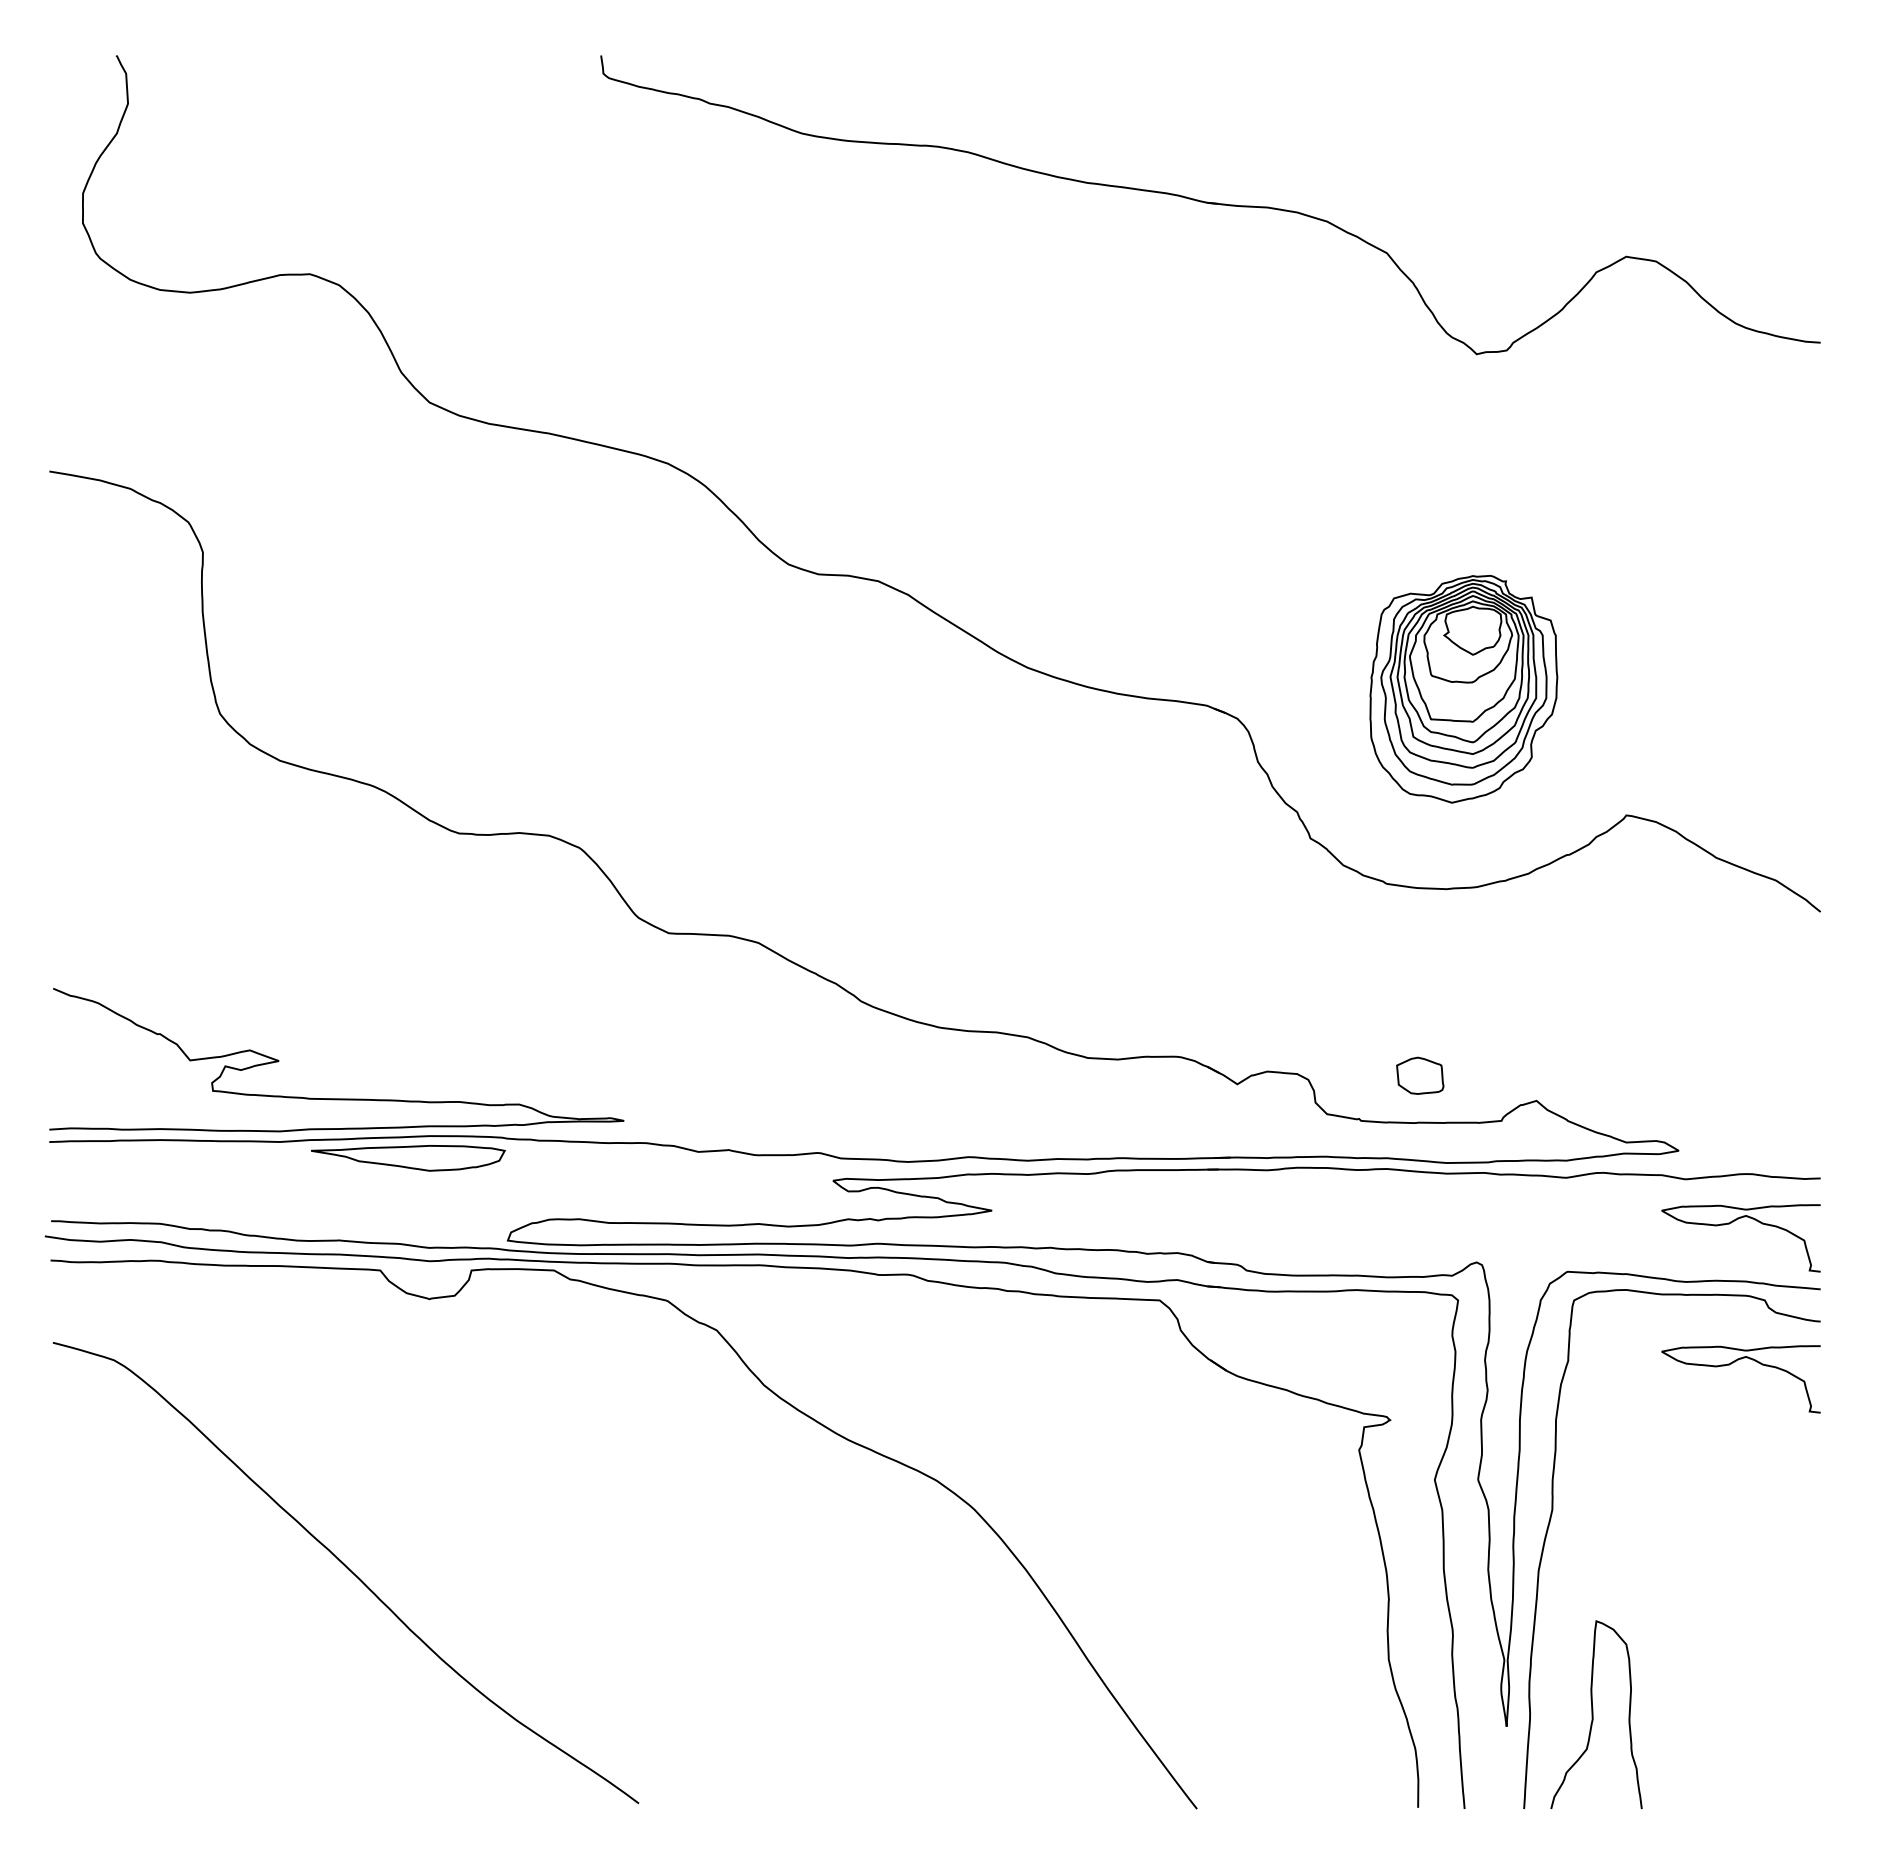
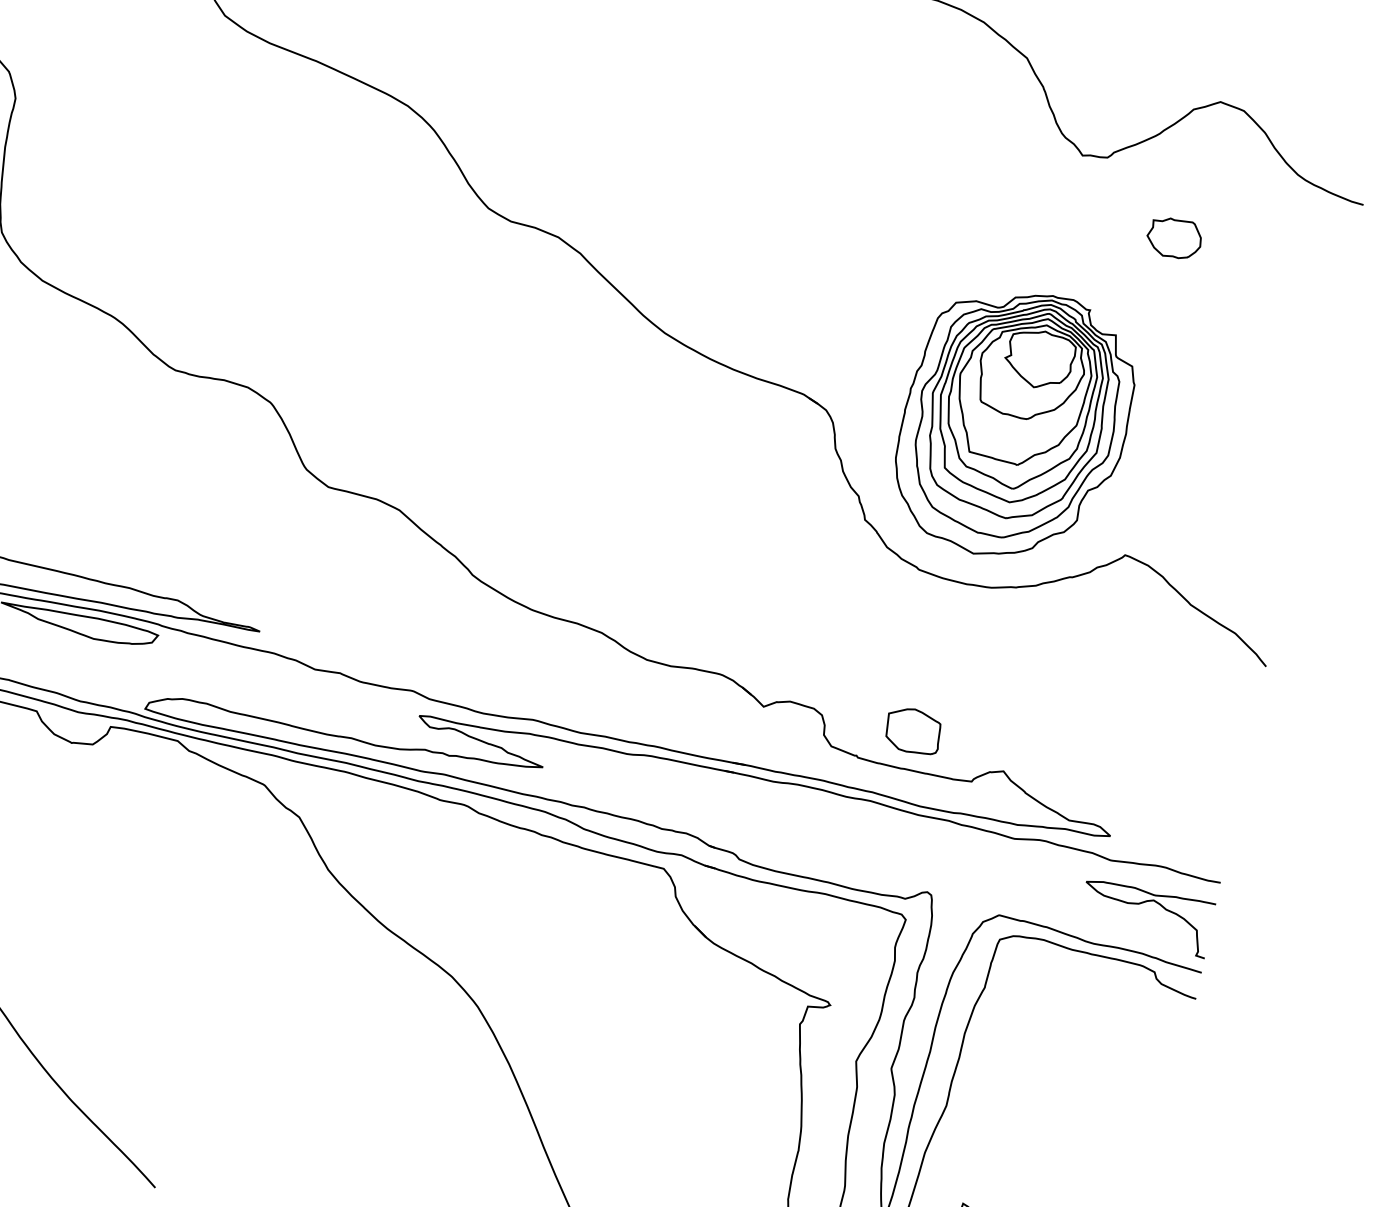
part: (1605, 429) -> (1174, 238), added
part: (1463, 689) -> (1014, 425), size x1.43
part: (1420, 1075) -> (913, 730), size x1.43
curve: (1733, 1363) -> (1118, 1018), removed

